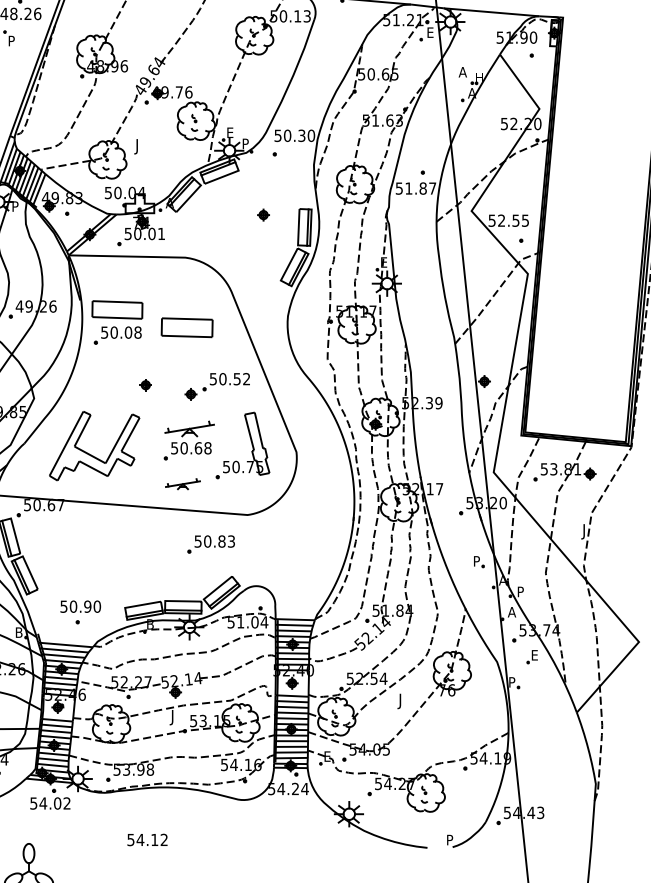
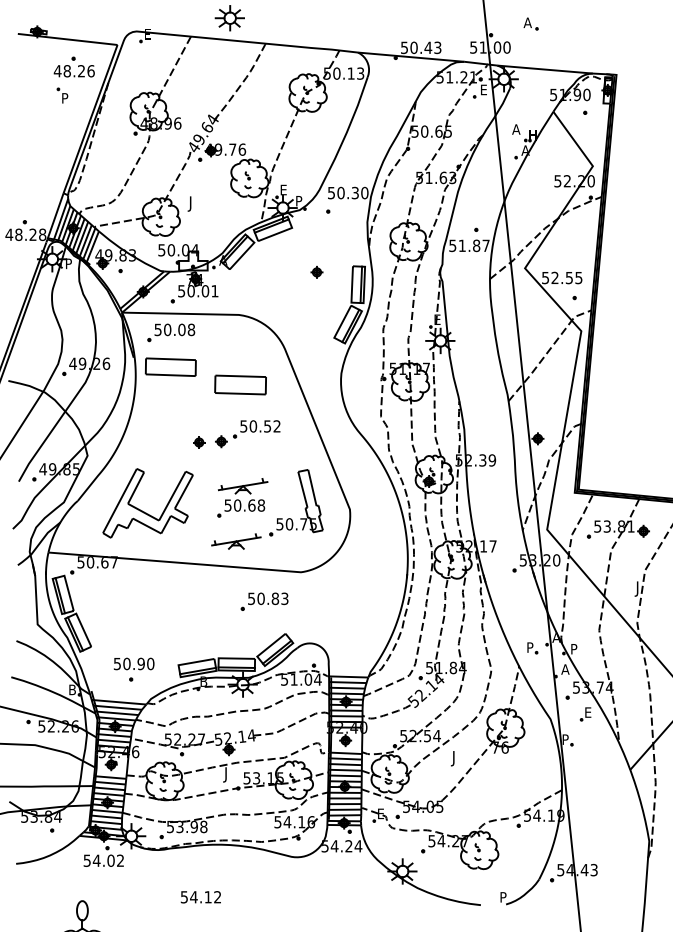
part: (118, 335) -> (171, 332), moved
part: (217, 387) -> (247, 434), moved
part: (183, 484) -> (236, 541), size x1.43
part: (479, 562) -> (532, 648), moved

